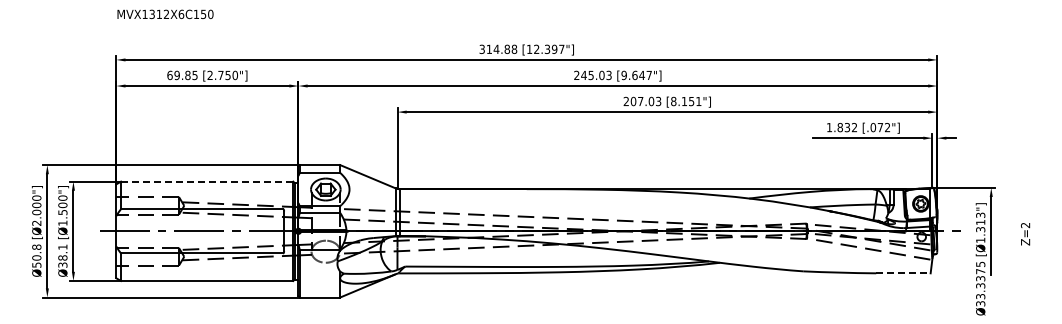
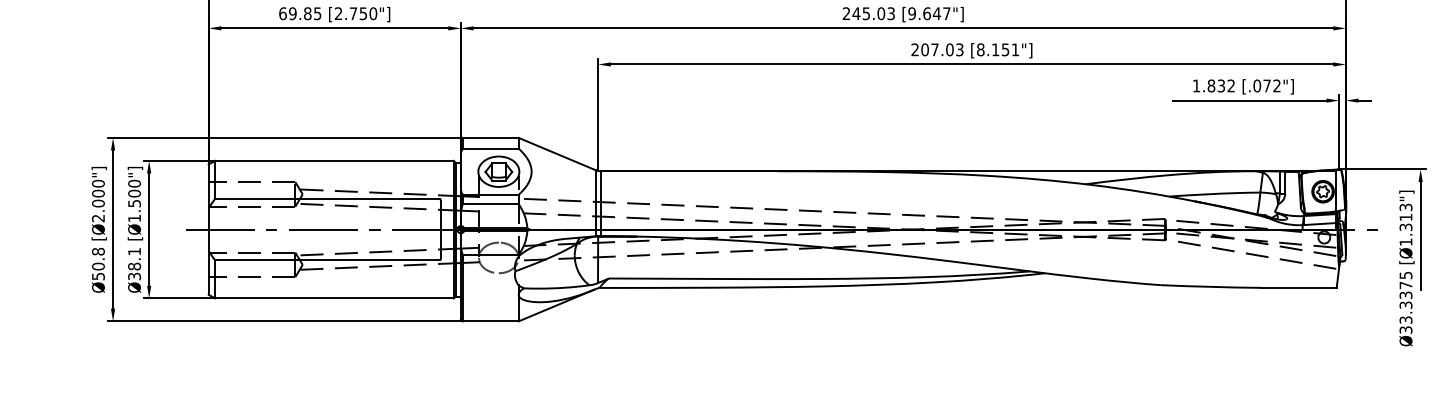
line: (206, 181) -> (333, 160), dashed -> solid
line: (903, 273) -> (1299, 288), dashed -> solid

